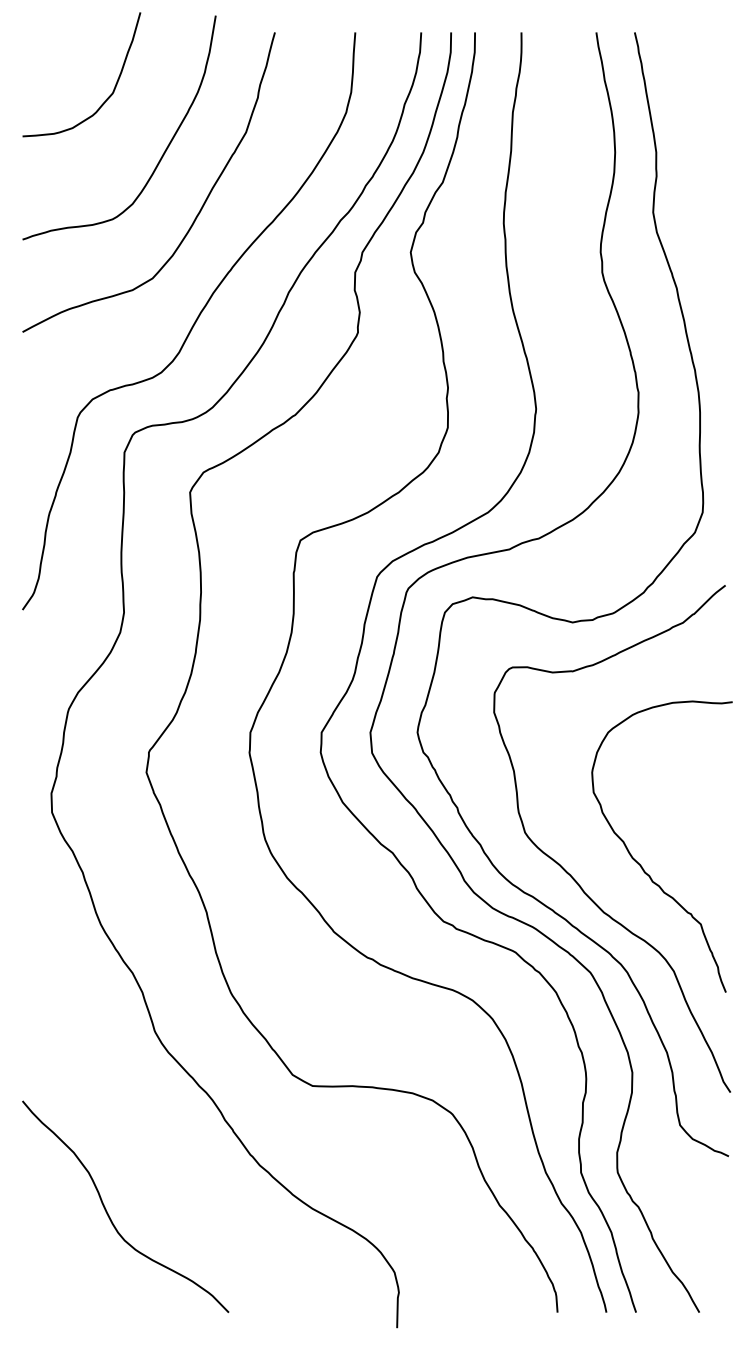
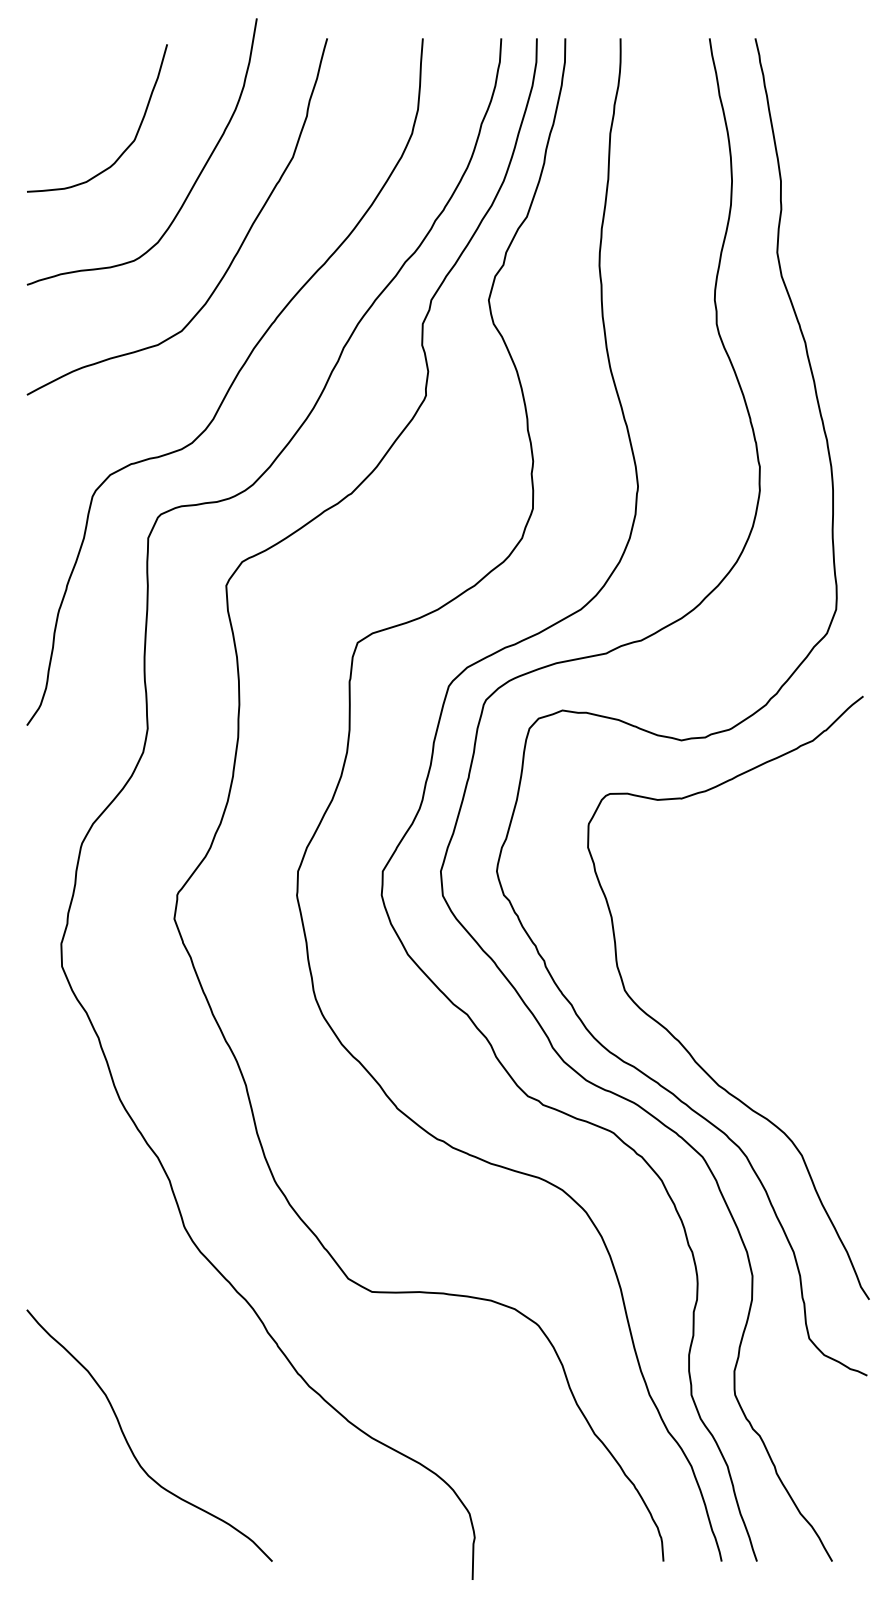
curve: (106, 98) -> (126, 146), moved
curve: (641, 865) -> (763, 1029), removed

